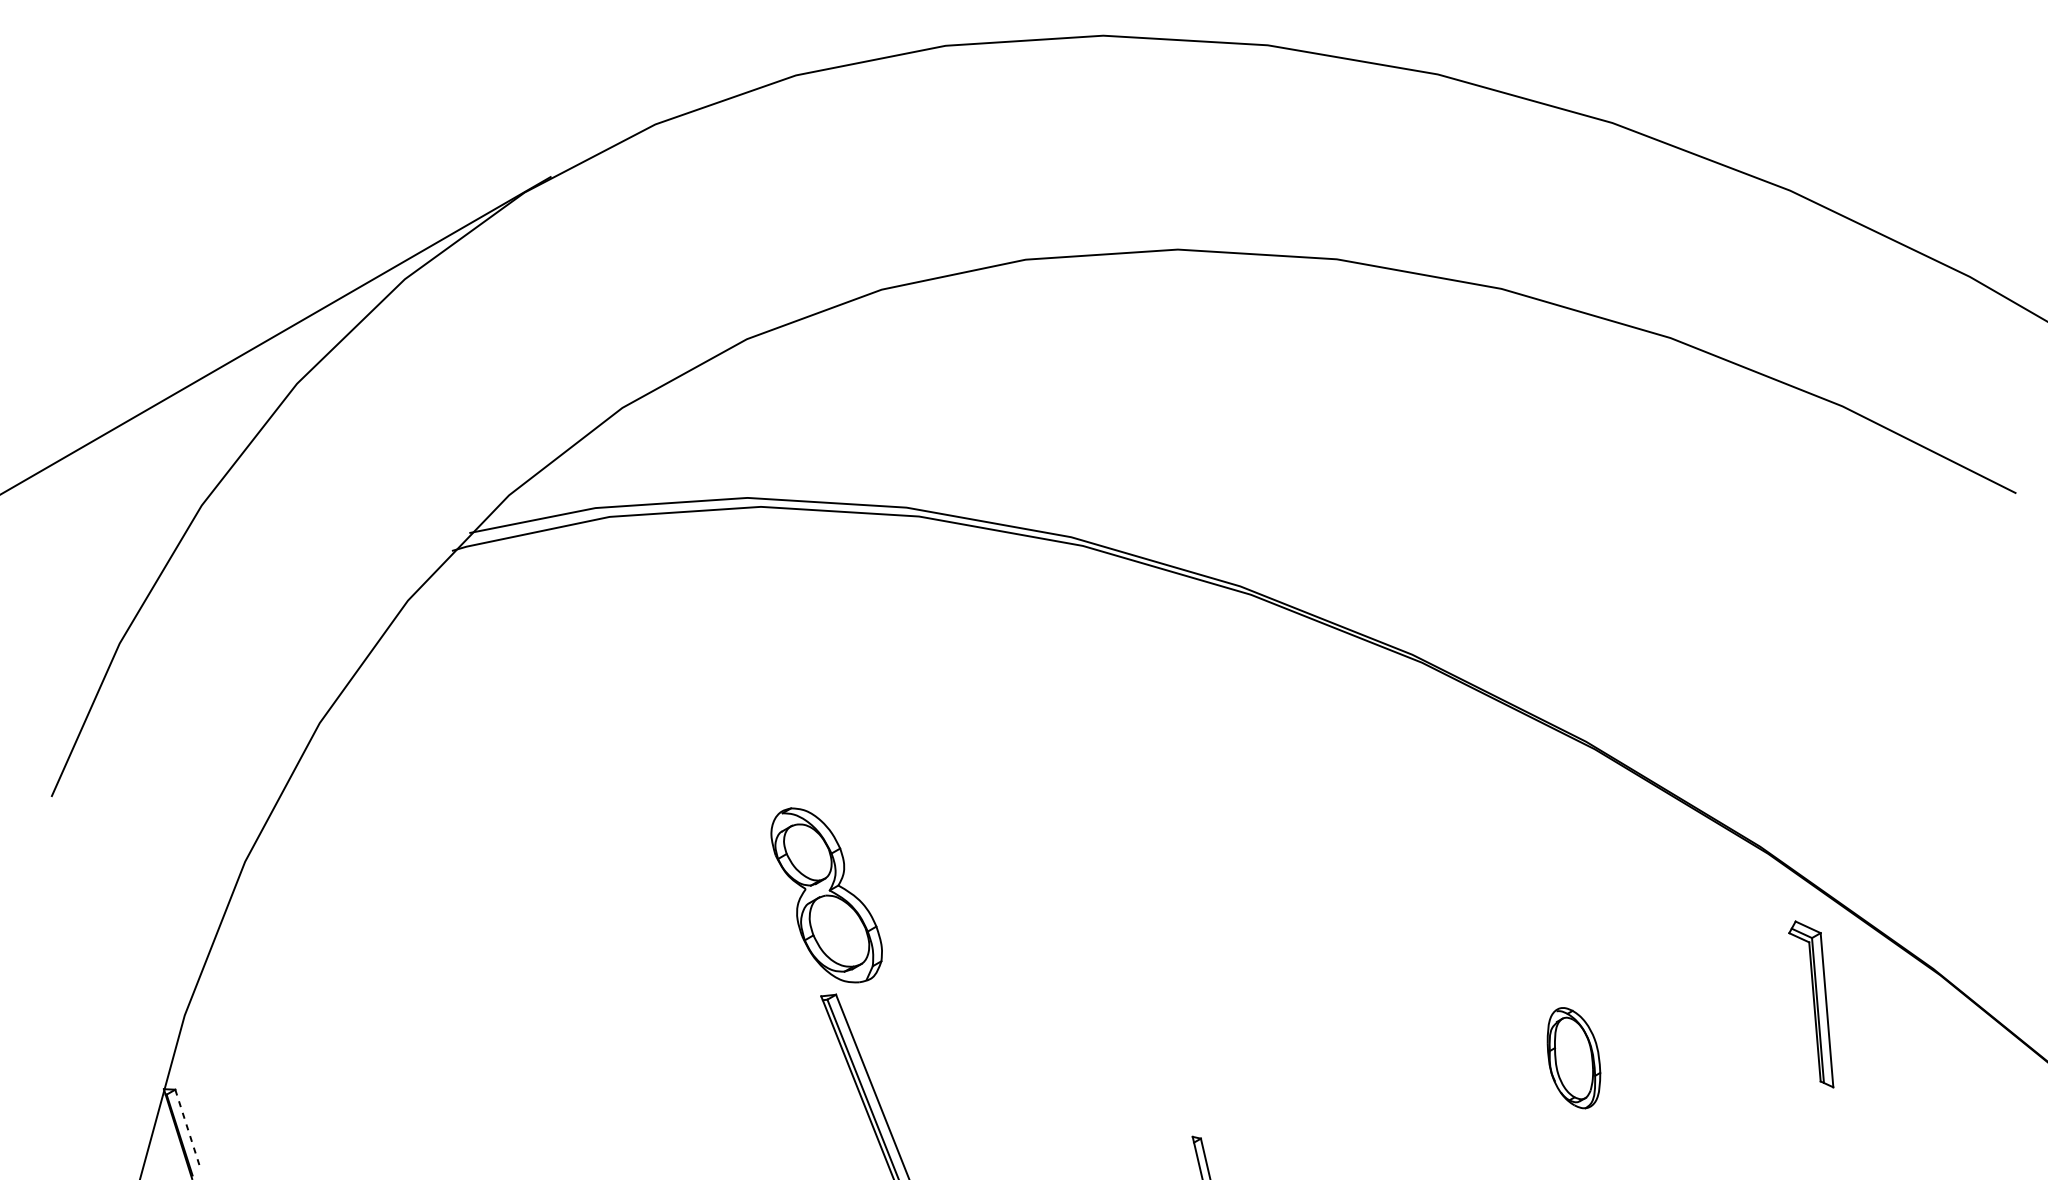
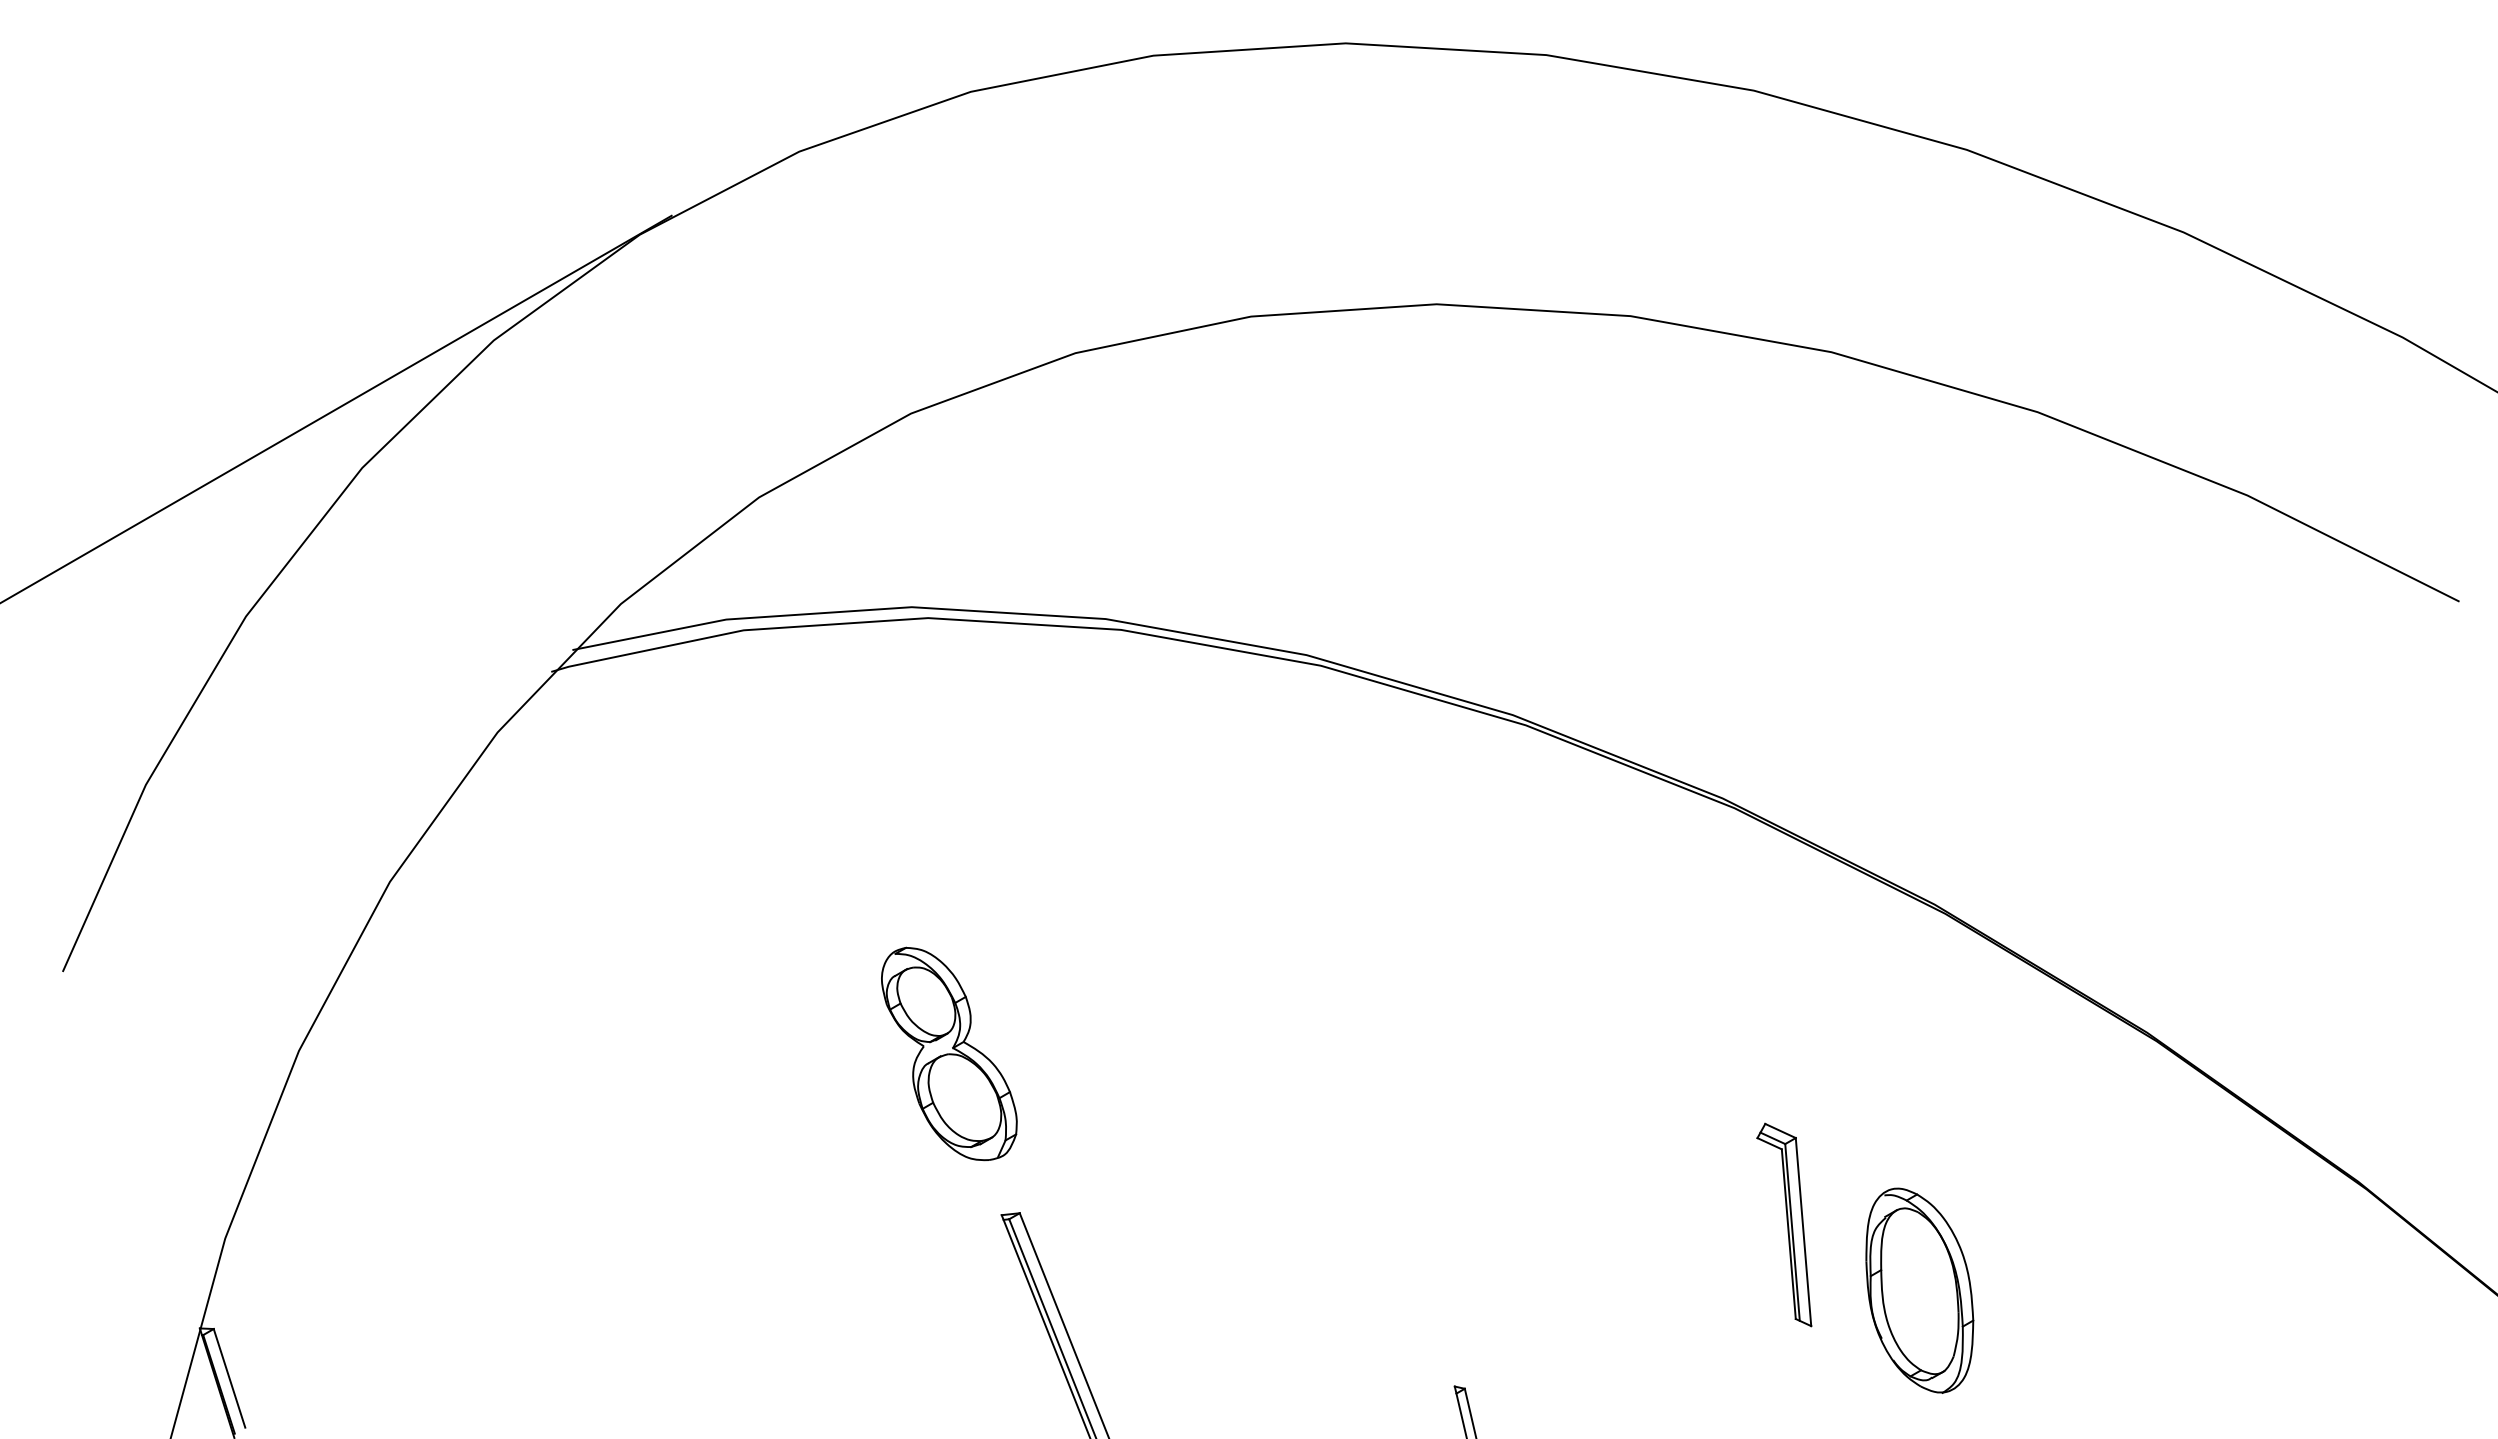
part: (826, 894) -> (949, 1053), moved
part: (1811, 1003) -> (1784, 1224), moved
part: (1573, 1058) -> (1919, 1290), size x1.67
line: (188, 1130) -> (229, 1378), dashed -> solid

